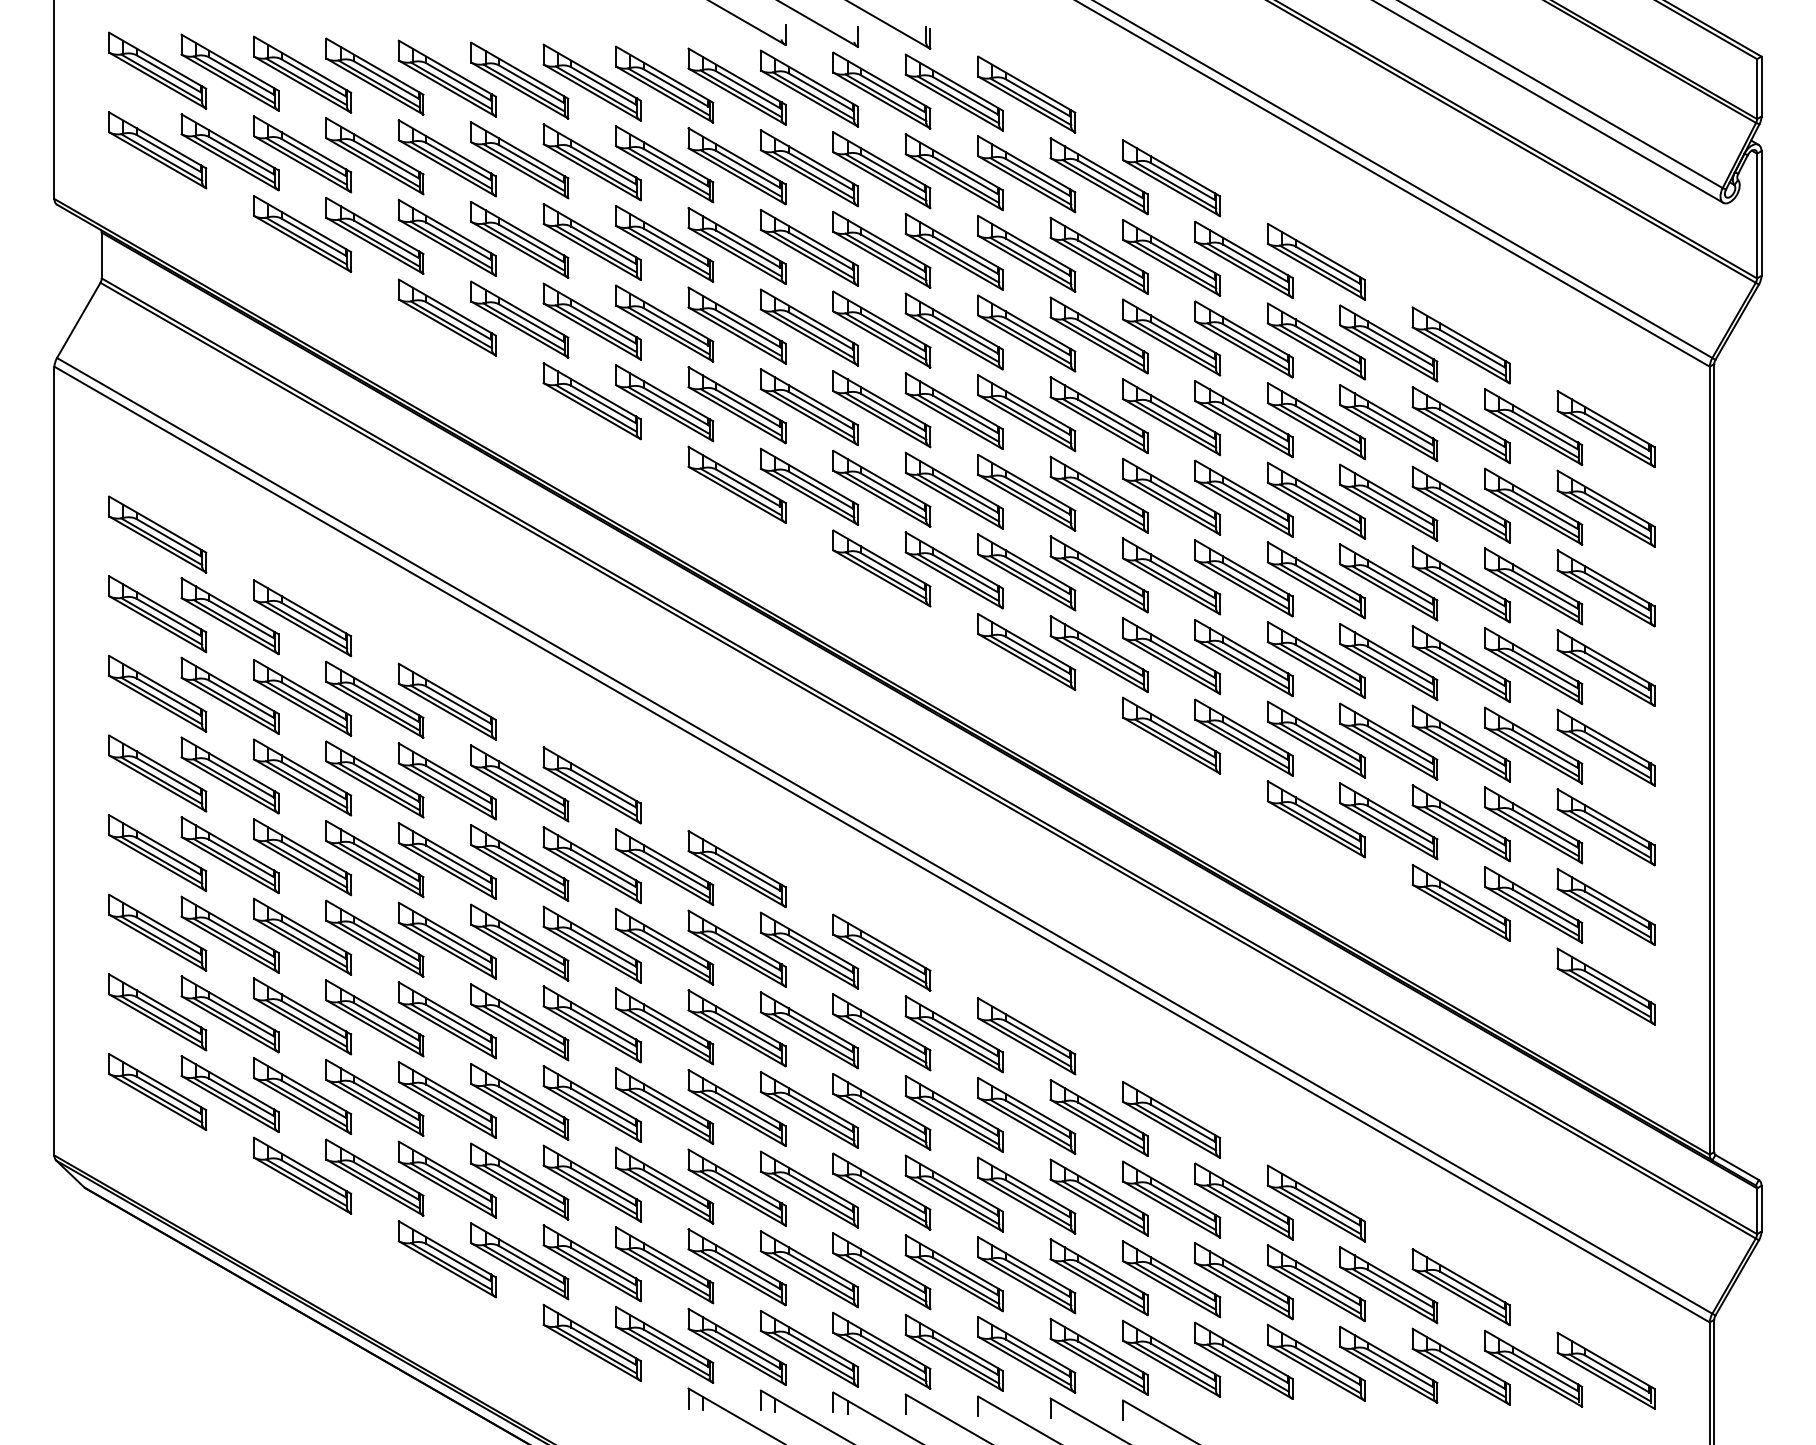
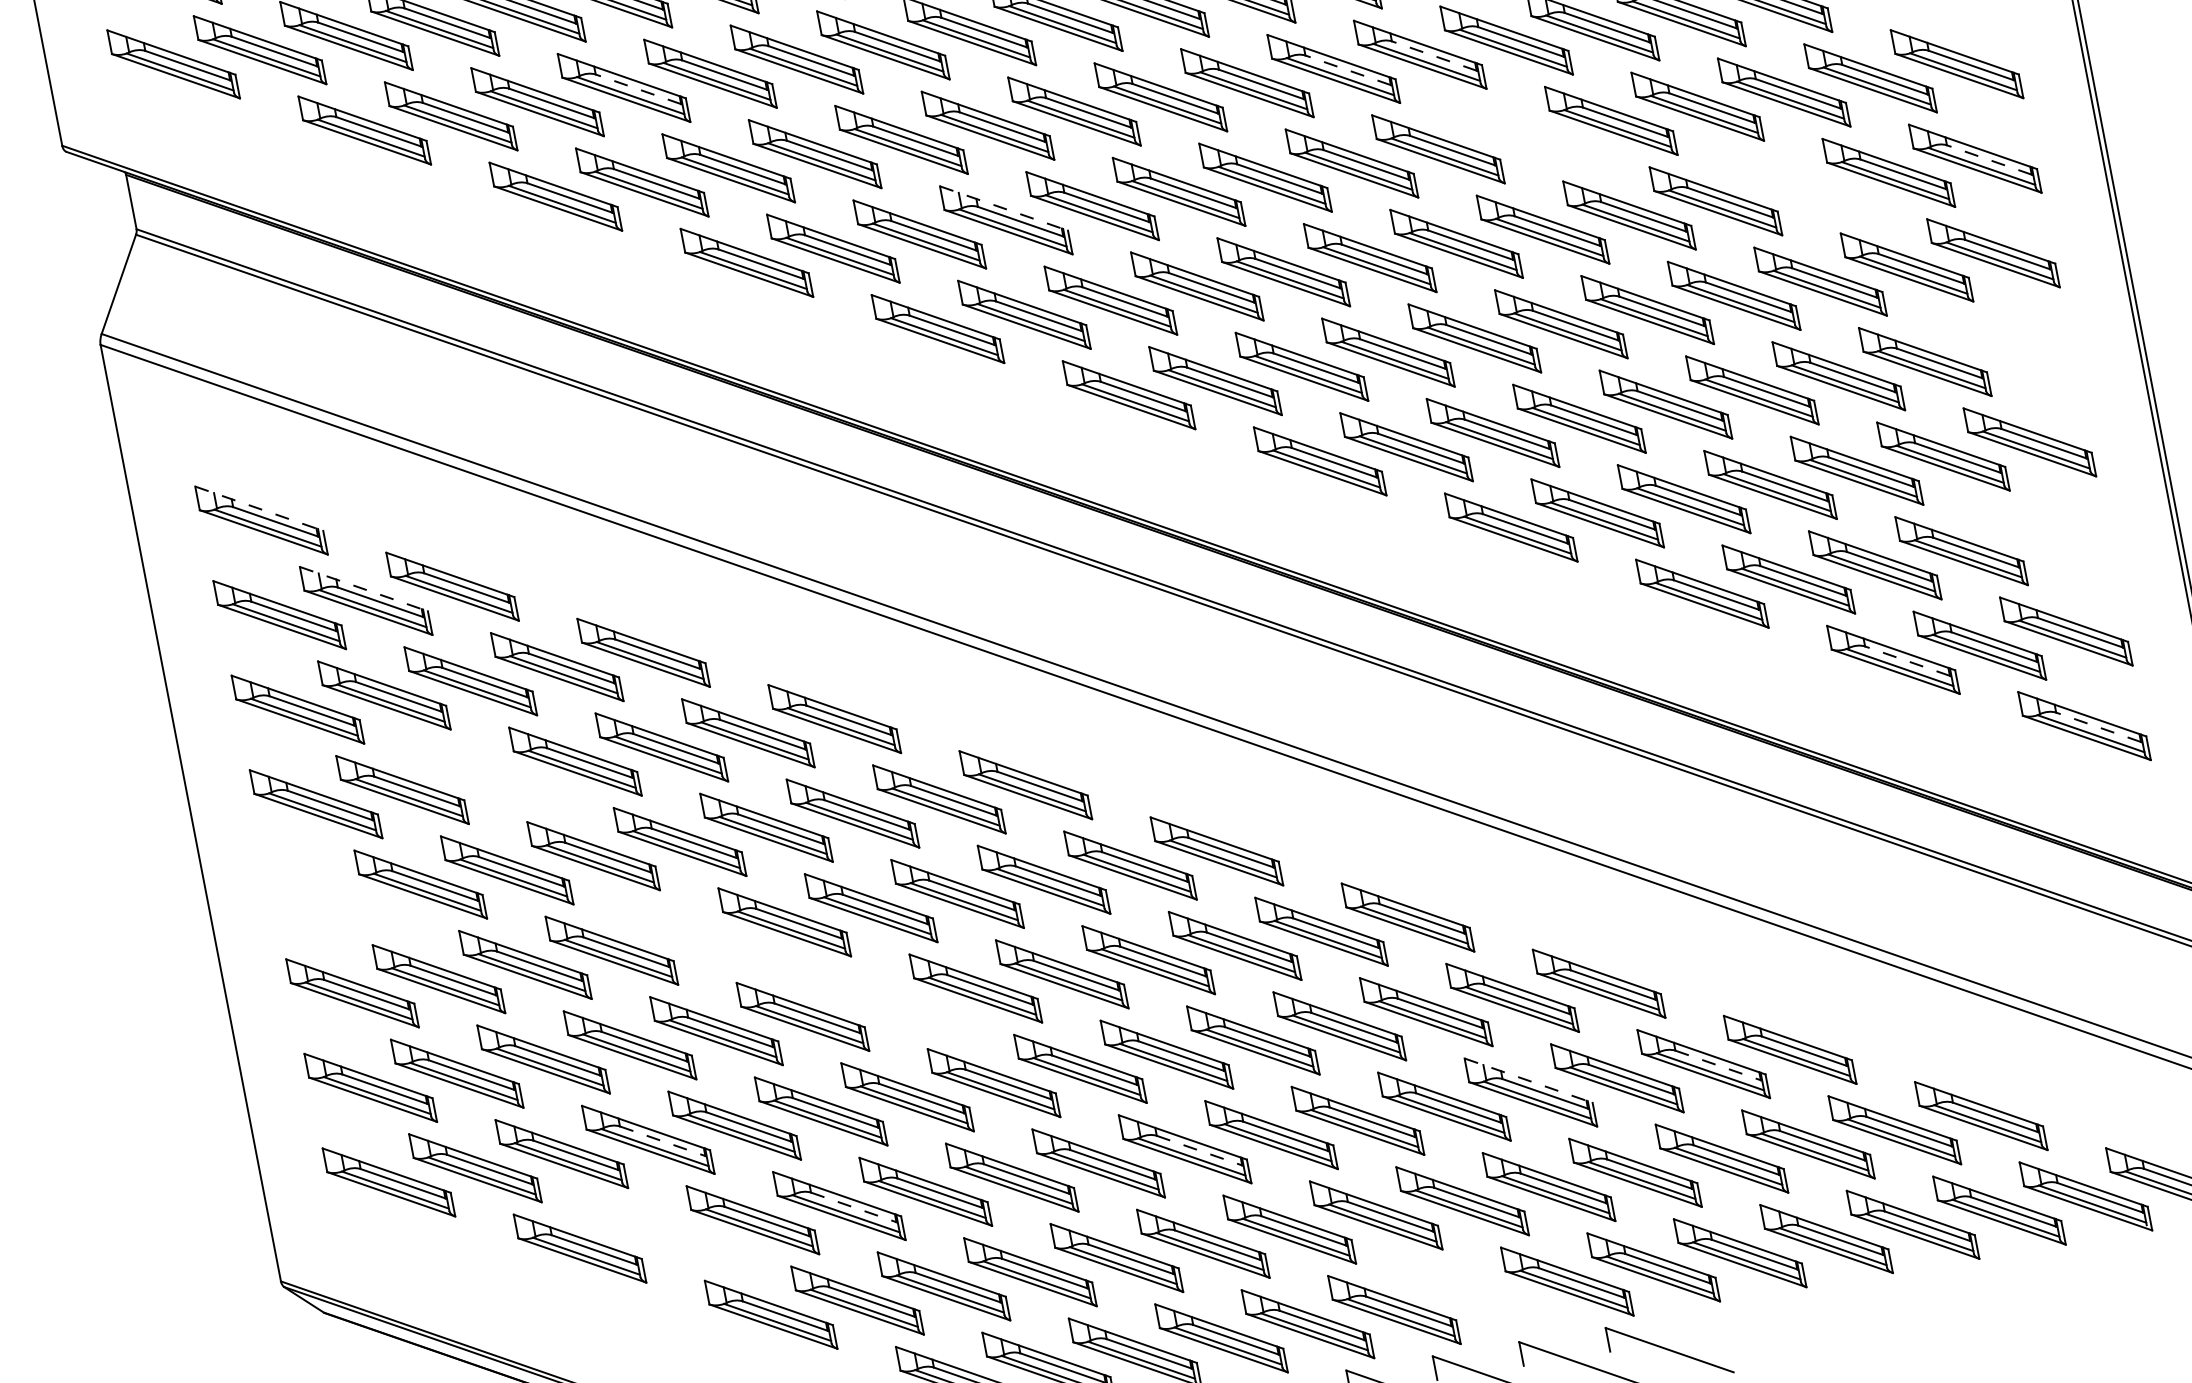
line: (530, 243) -> (637, 89), solid -> dashed
line: (1110, 338) -> (1347, 69), solid -> dashed
line: (1182, 340) -> (1433, 55), solid -> dashed
line: (809, 397) -> (1004, 208), solid -> dashed
part: (1243, 419) -> (1524, 135), removed
part: (1460, 504) -> (1801, 187), removed
line: (1616, 511) -> (1988, 159), solid -> dashed
line: (158, 524) -> (260, 508), solid -> dashed
line: (230, 606) -> (364, 589), solid -> dashed
part: (1605, 667) -> (2010, 347), removed
part: (302, 777) -> (489, 775), removed
part: (1605, 827) -> (2047, 537), removed
part: (157, 853) -> (334, 899), removed
line: (1472, 905) -> (1907, 660), solid -> dashed
part: (446, 940) -> (697, 936), removed
line: (1616, 989) -> (2097, 727), solid -> dashed
part: (591, 1024) -> (888, 1003), removed
line: (386, 1101) -> (662, 1141), solid -> dashed
part: (374, 1177) -> (665, 1234), removed
line: (531, 1185) -> (854, 1207), solid -> dashed
line: (1099, 1187) -> (1529, 1080), solid -> dashed
line: (821, 1193) -> (1200, 1151), solid -> dashed
line: (1255, 1205) -> (1718, 1066), solid -> dashed
part: (1026, 1354) -> (1480, 1295), removed

